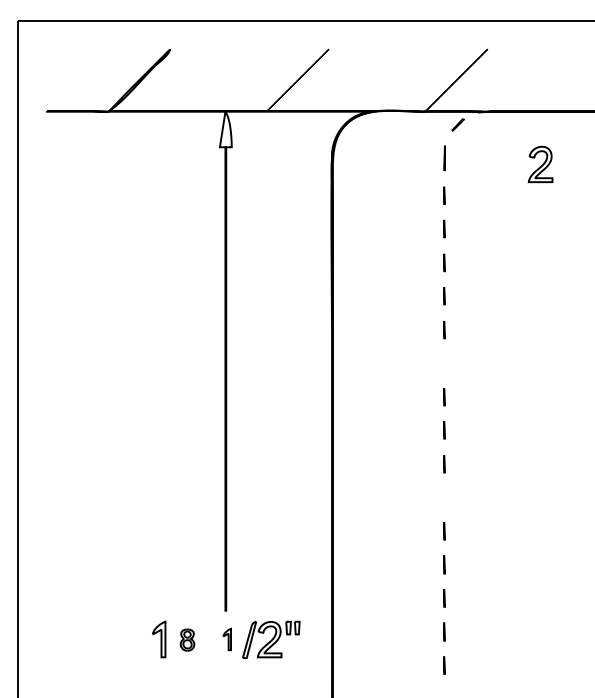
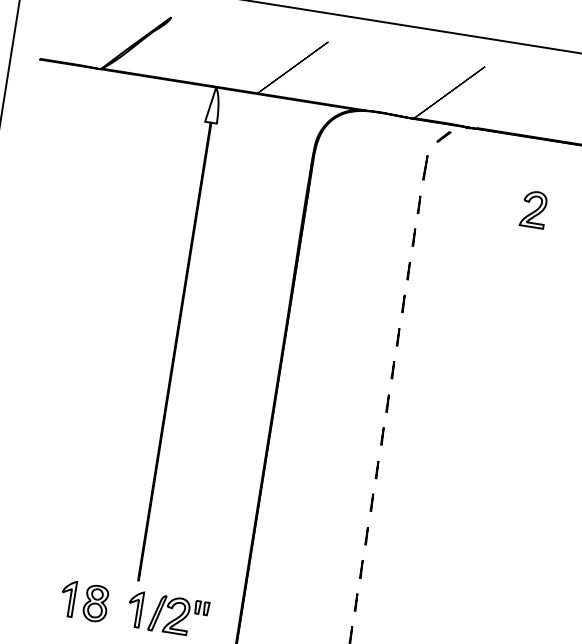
part: (540, 164) -> (534, 209), moved
line: (444, 363) -> (393, 370), added
line: (444, 497) -> (372, 502), added
part: (187, 639) -> (96, 602), size x1.67
part: (227, 639) -> (135, 609), size x1.67

